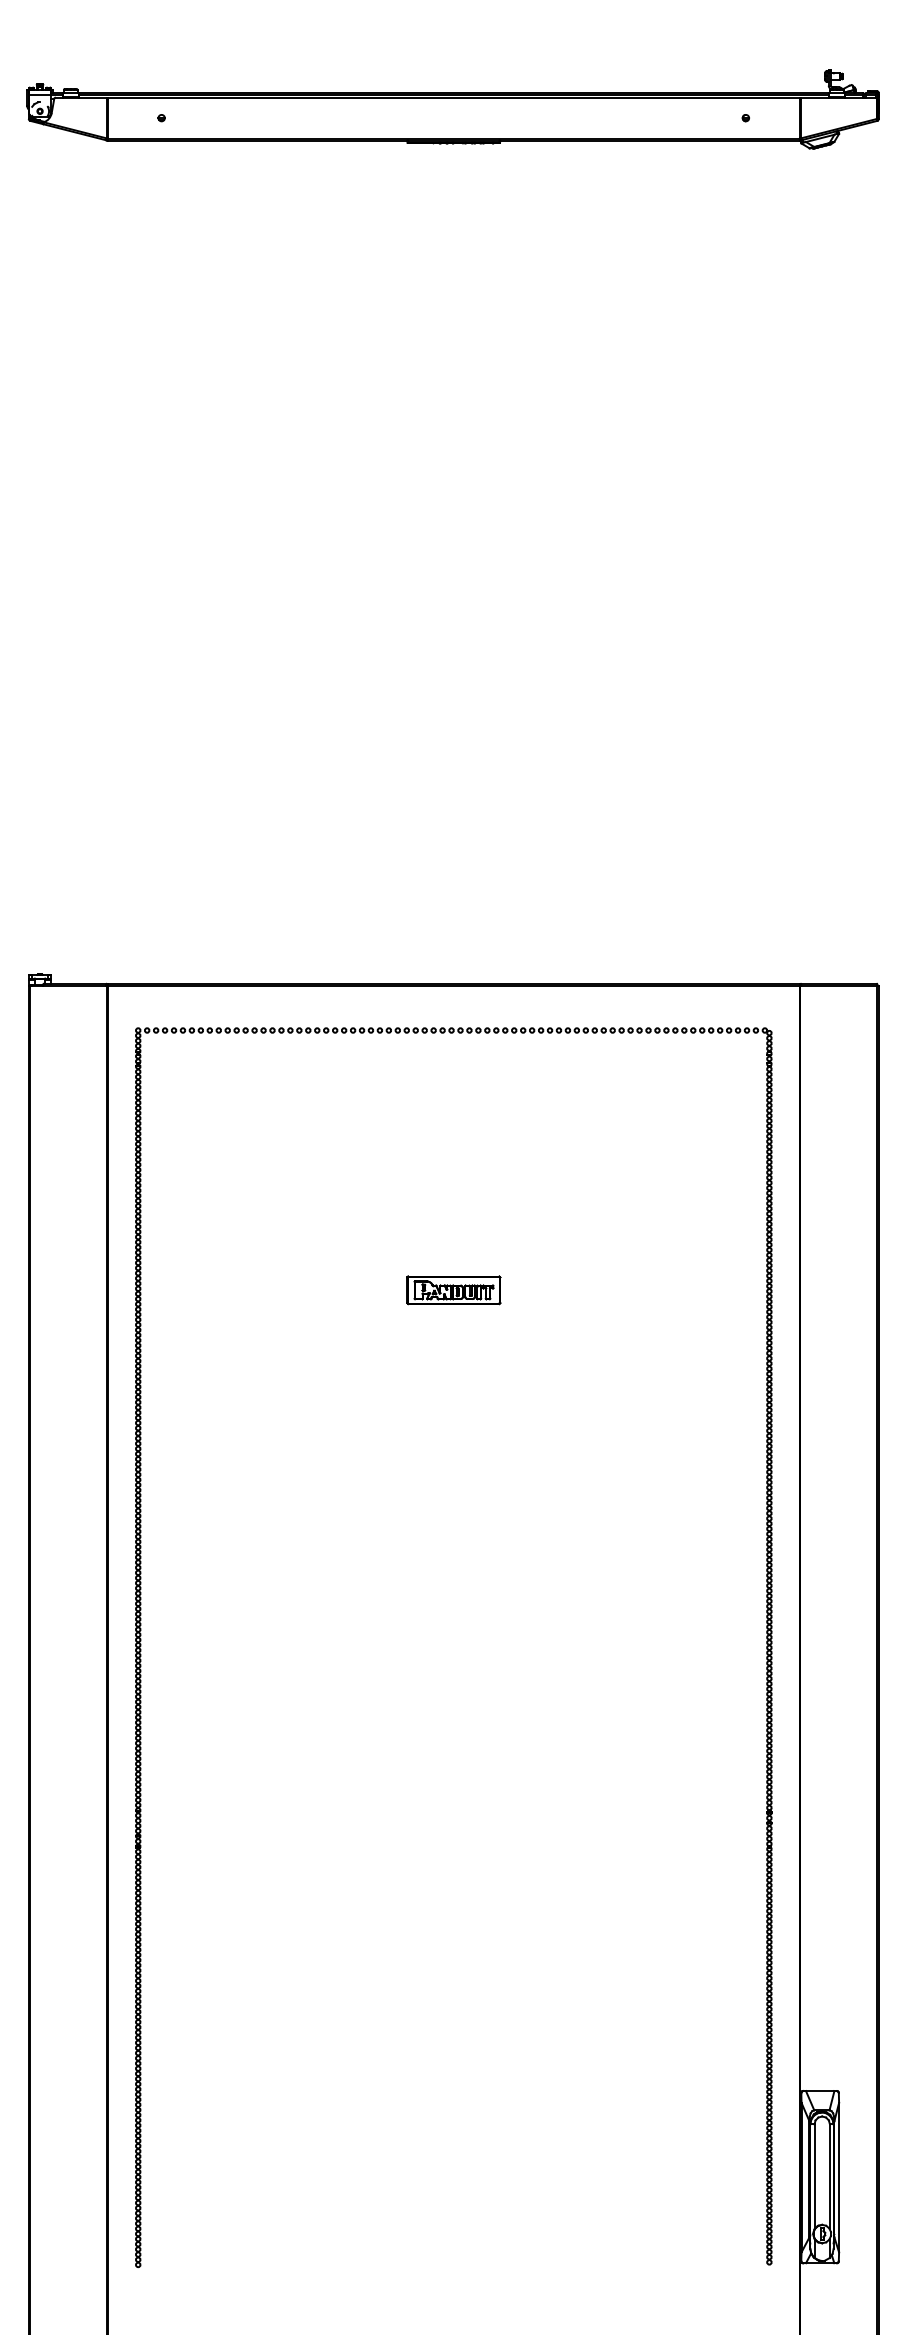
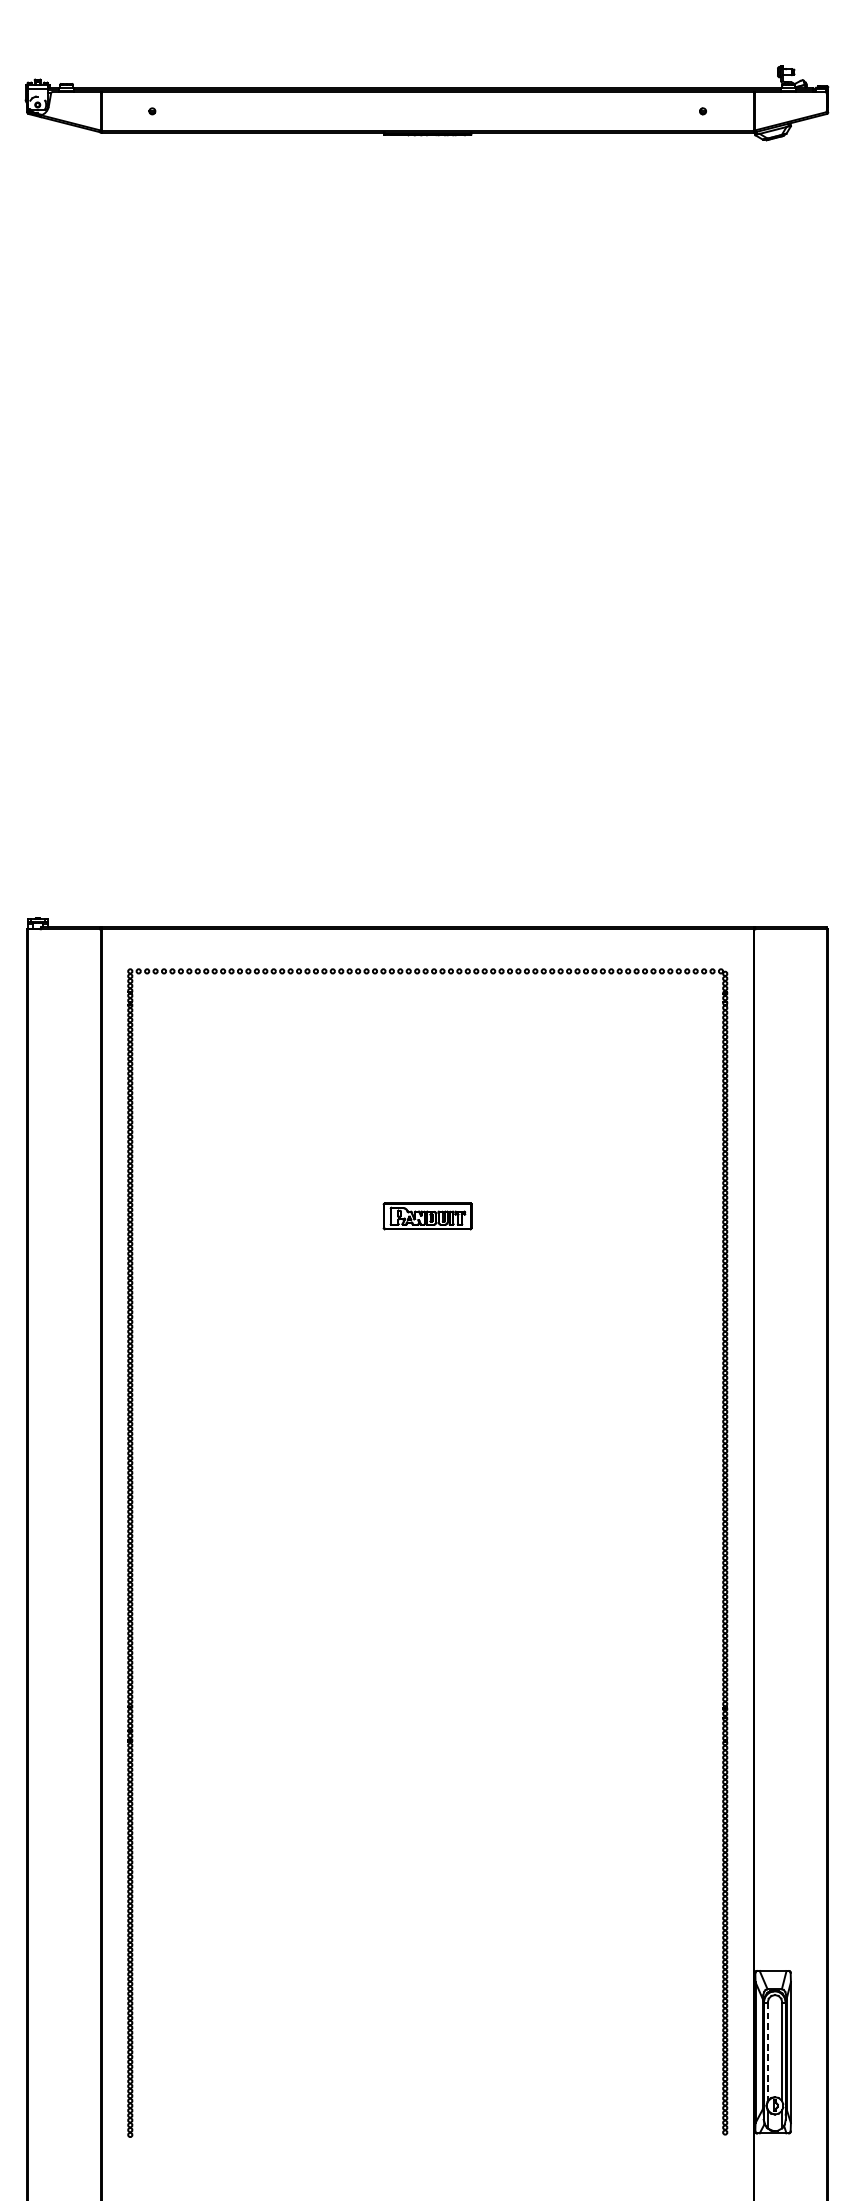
line: (814, 2176) -> (767, 2051), solid -> dashed

